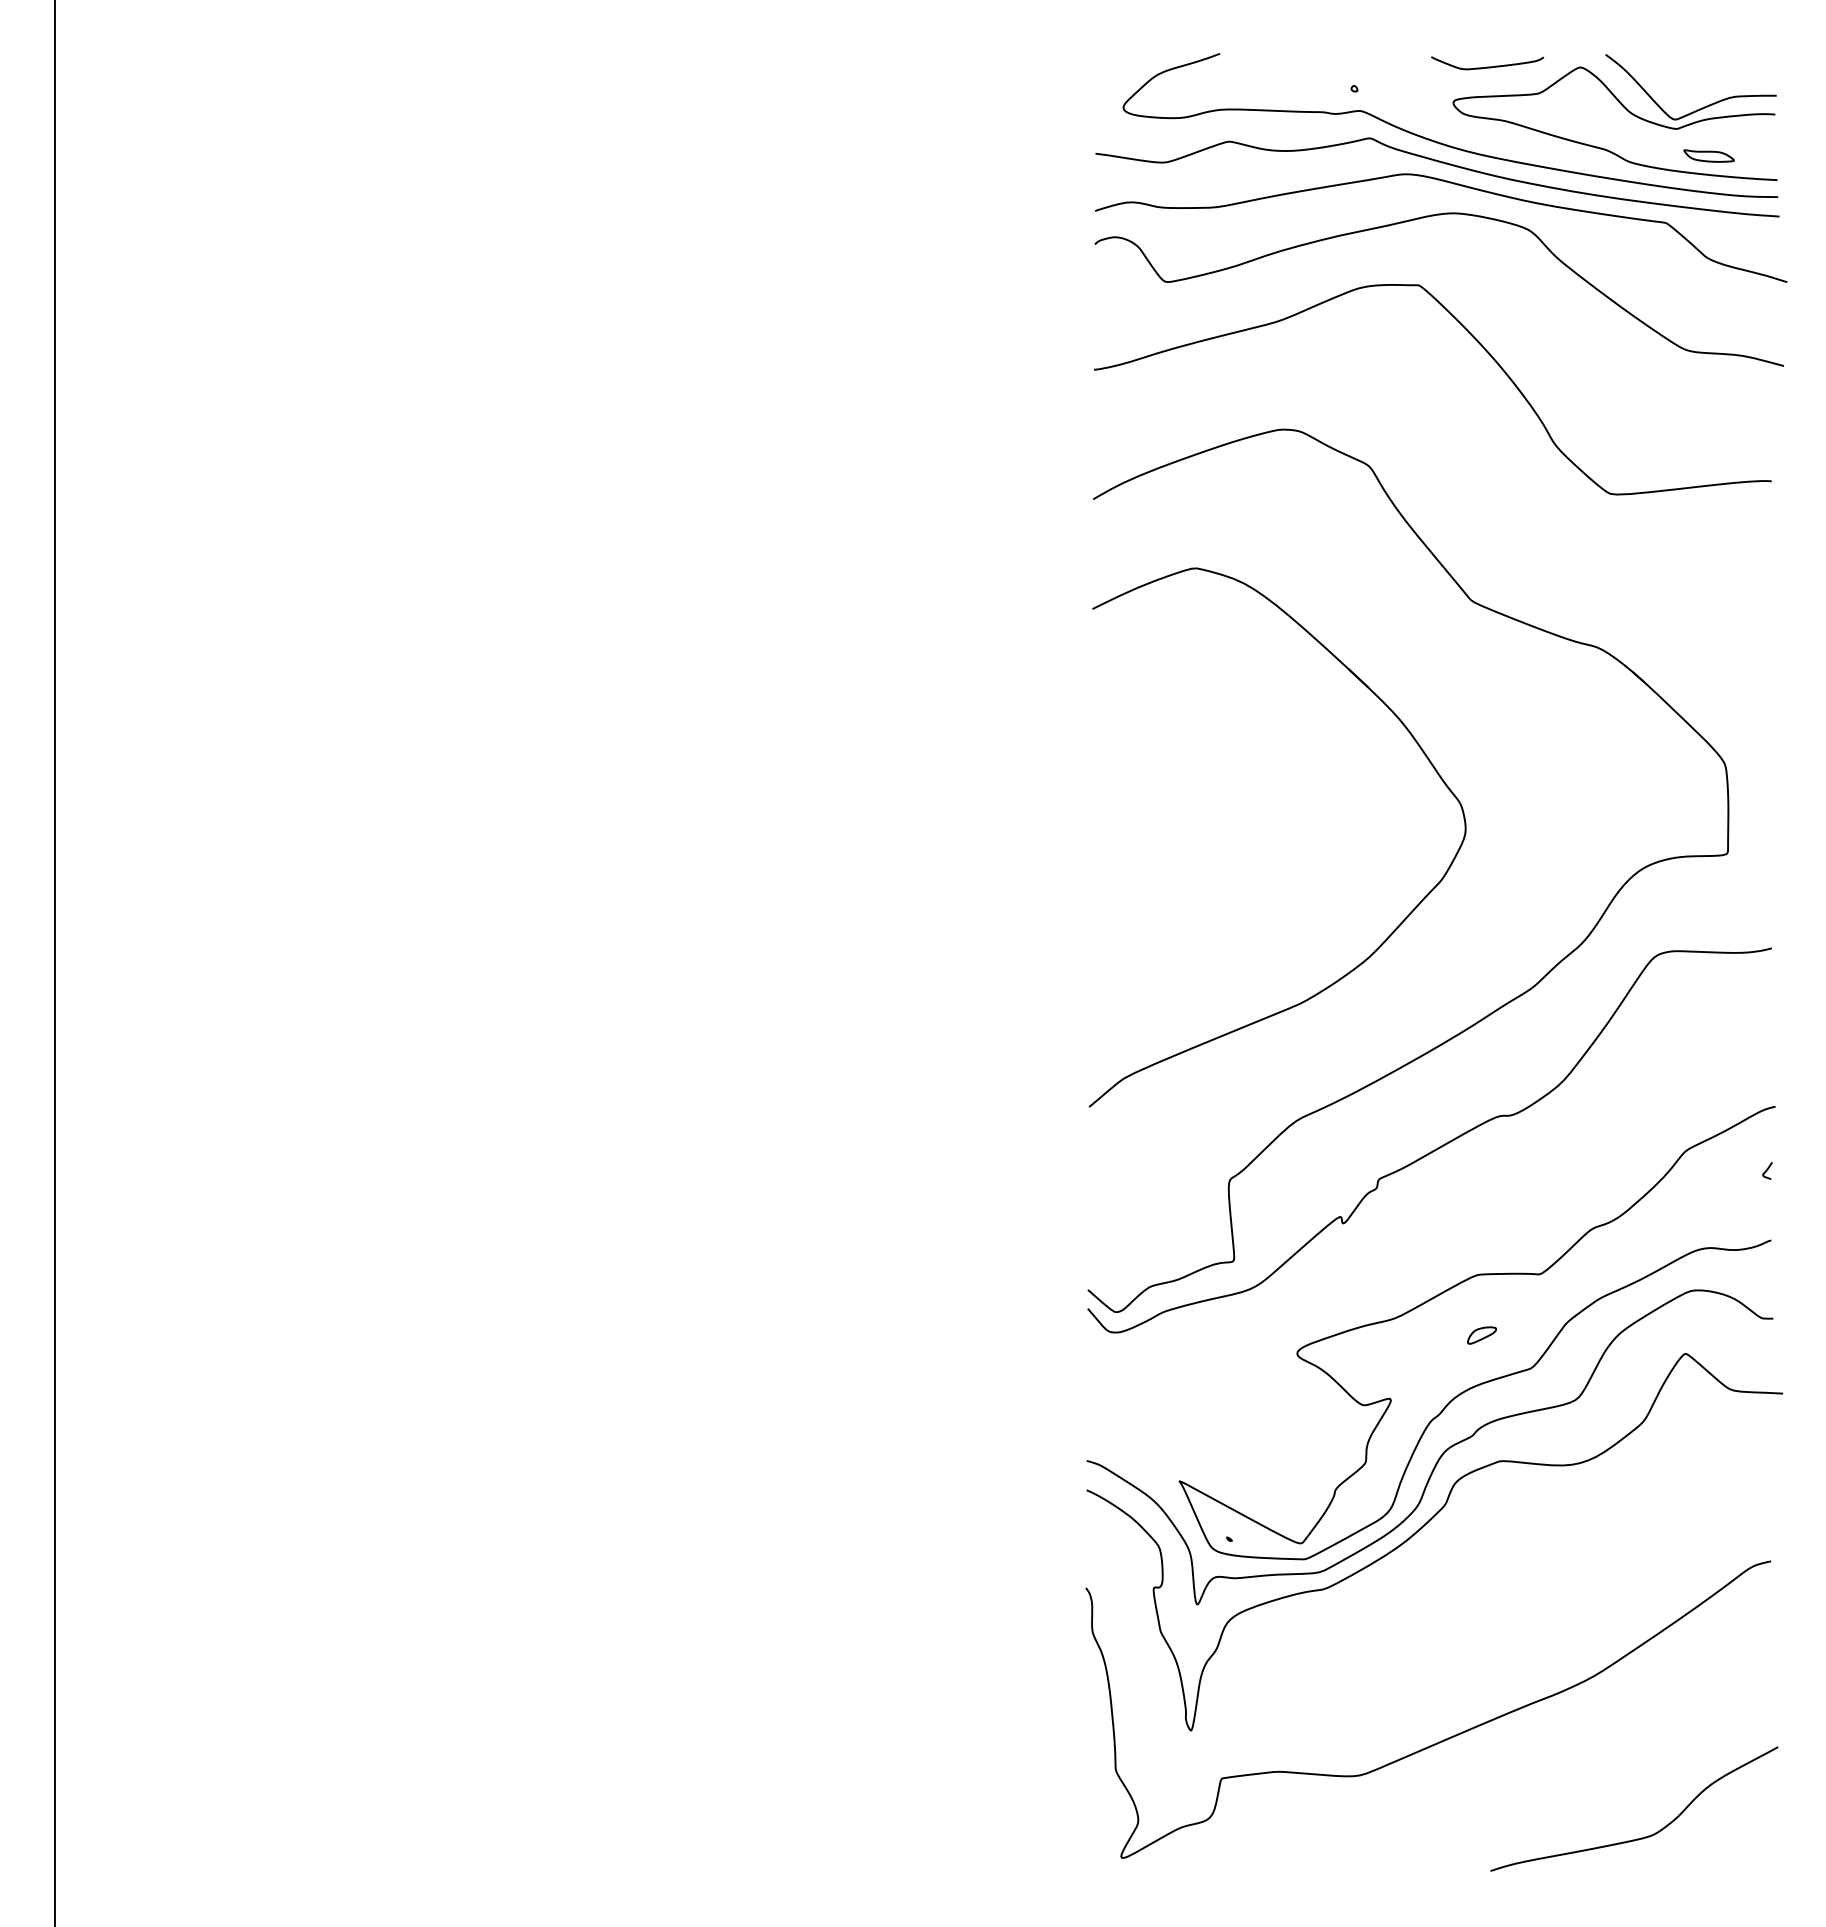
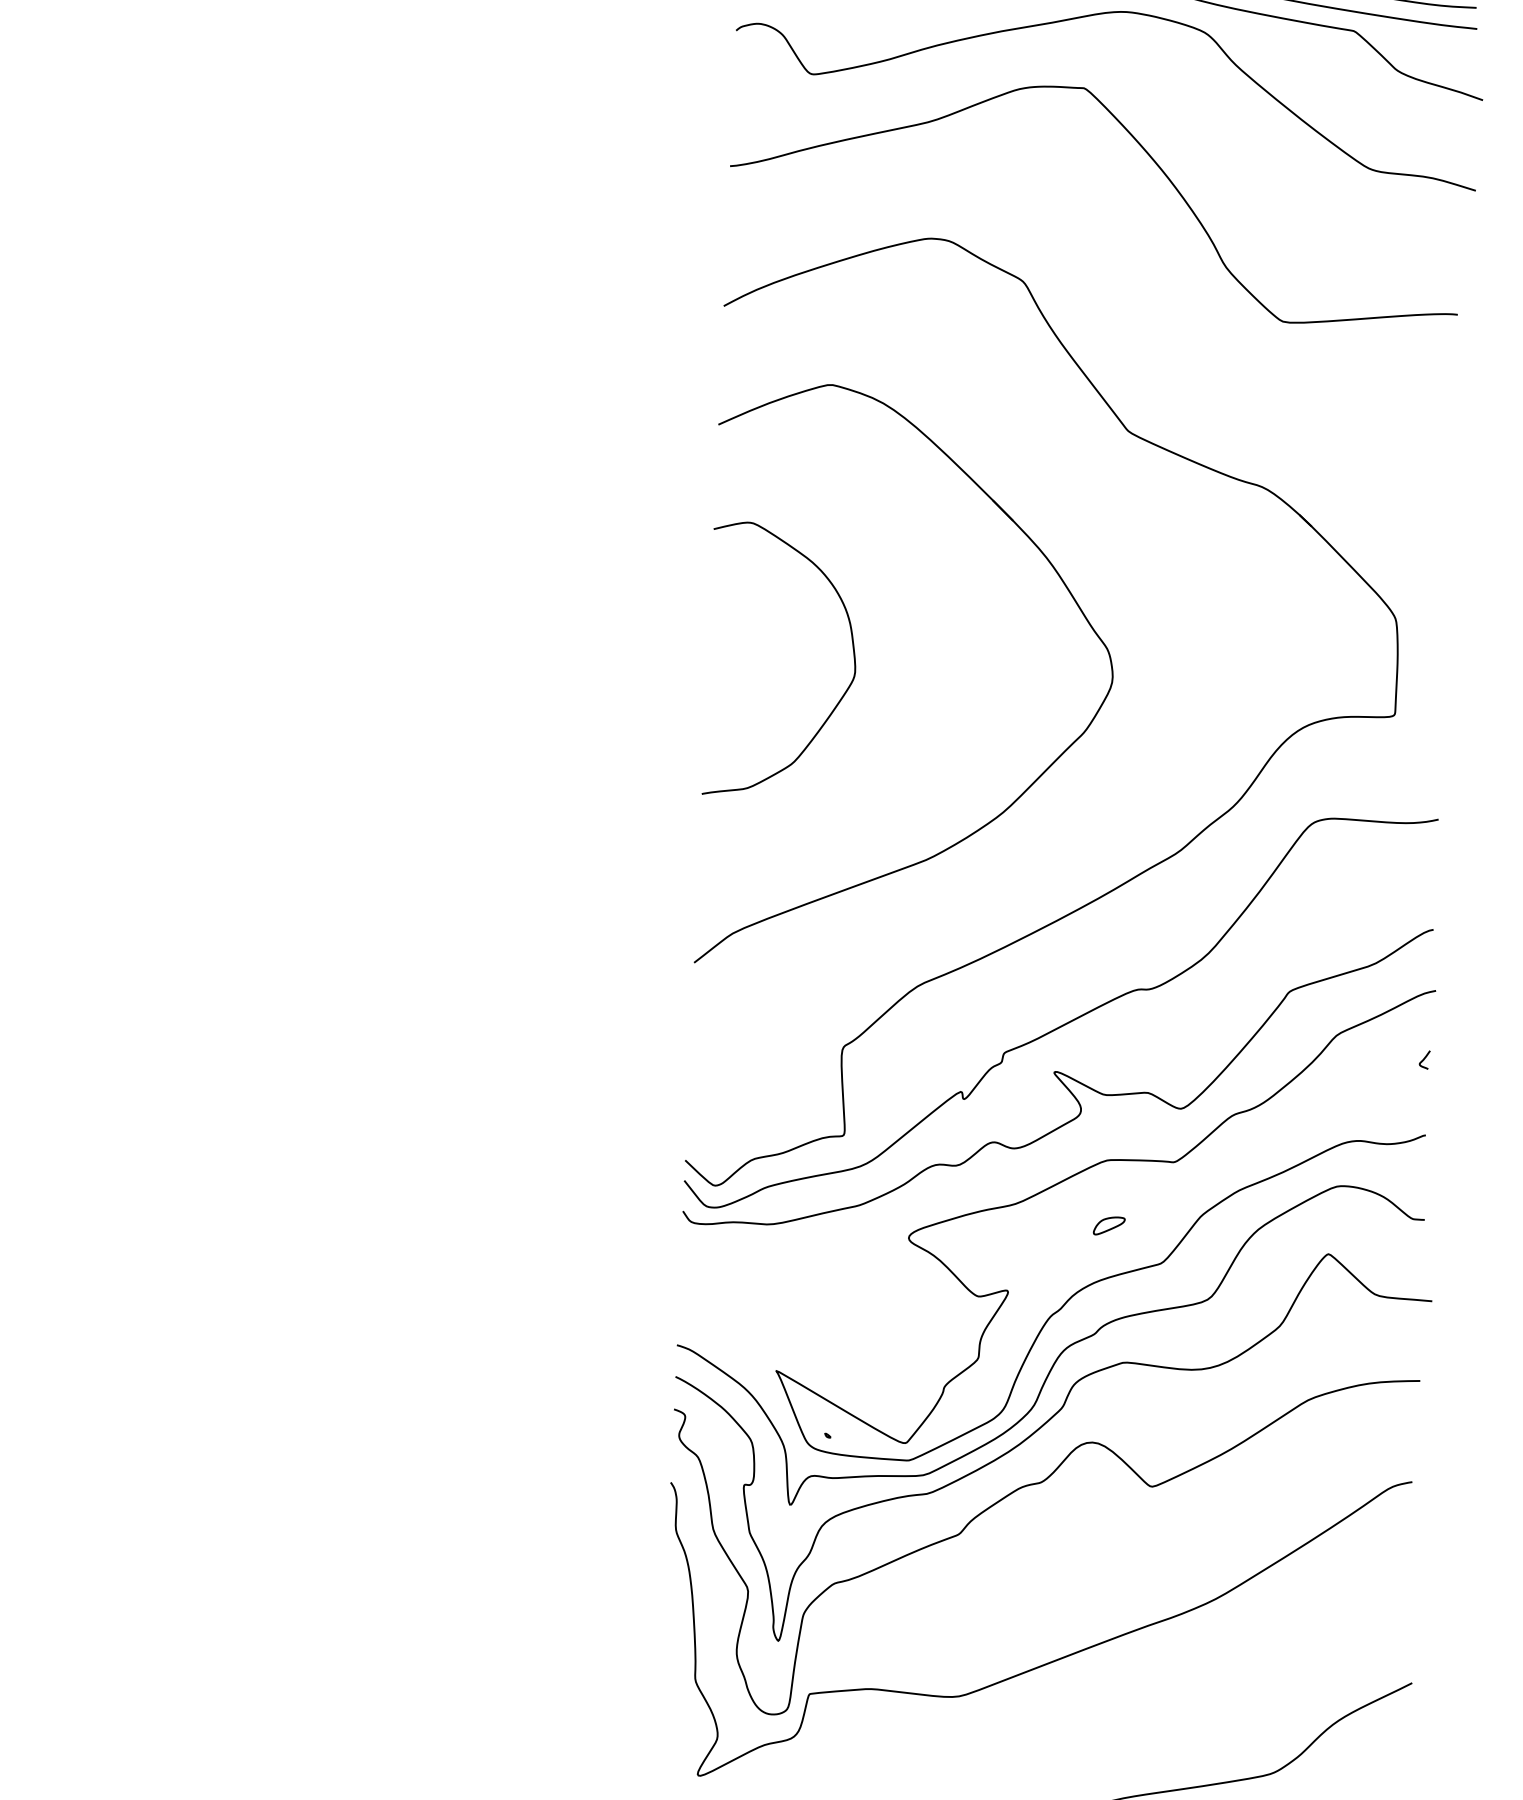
curve: (1213, 859) -> (838, 700), added
curve: (1429, 1199) -> (1058, 1076), added
curve: (1399, 1588) -> (1009, 1496), added

